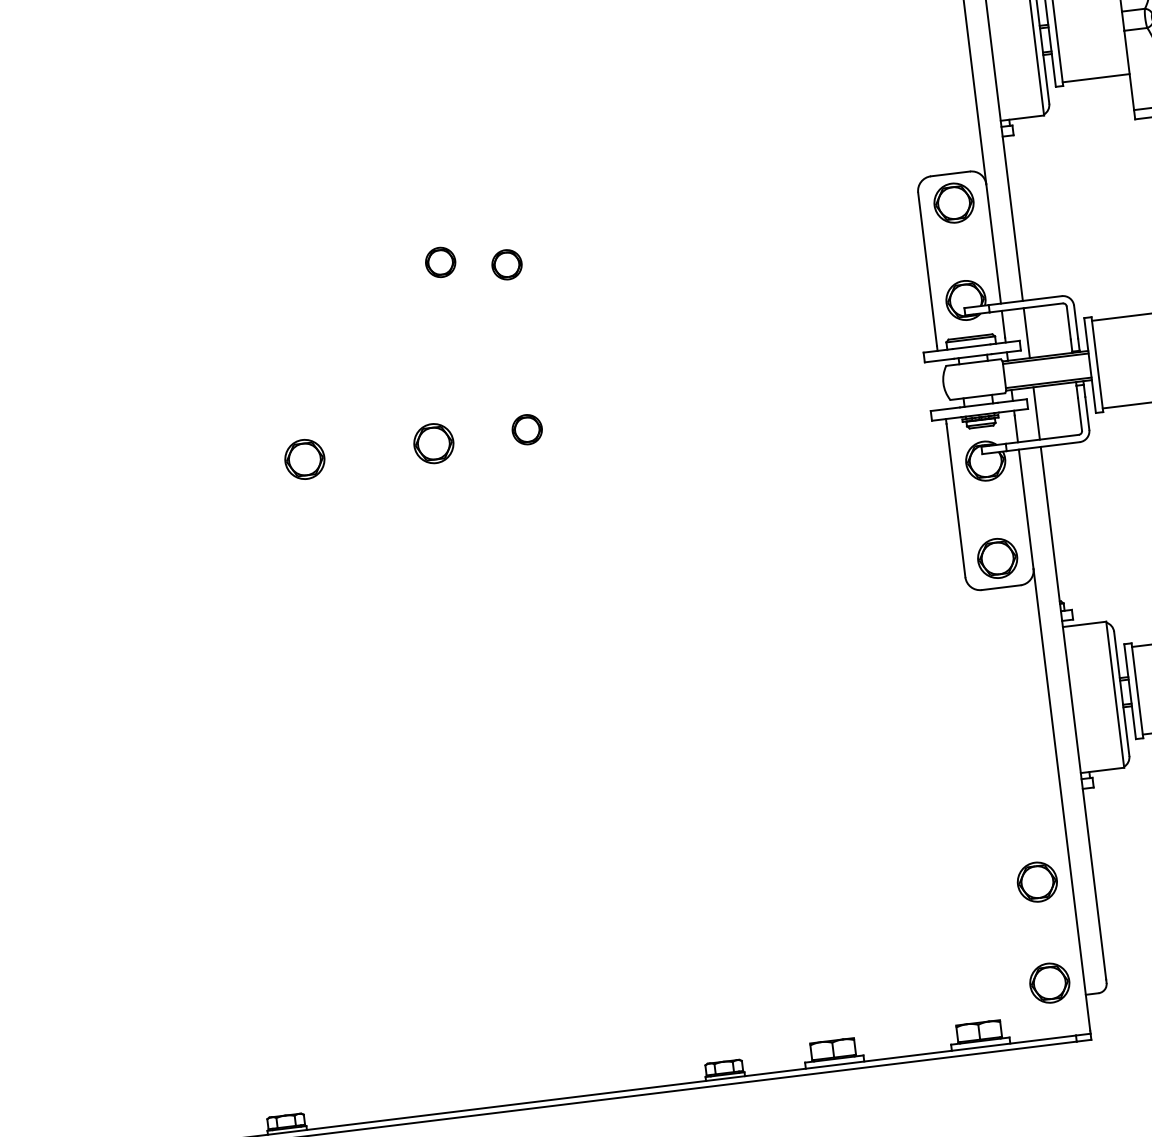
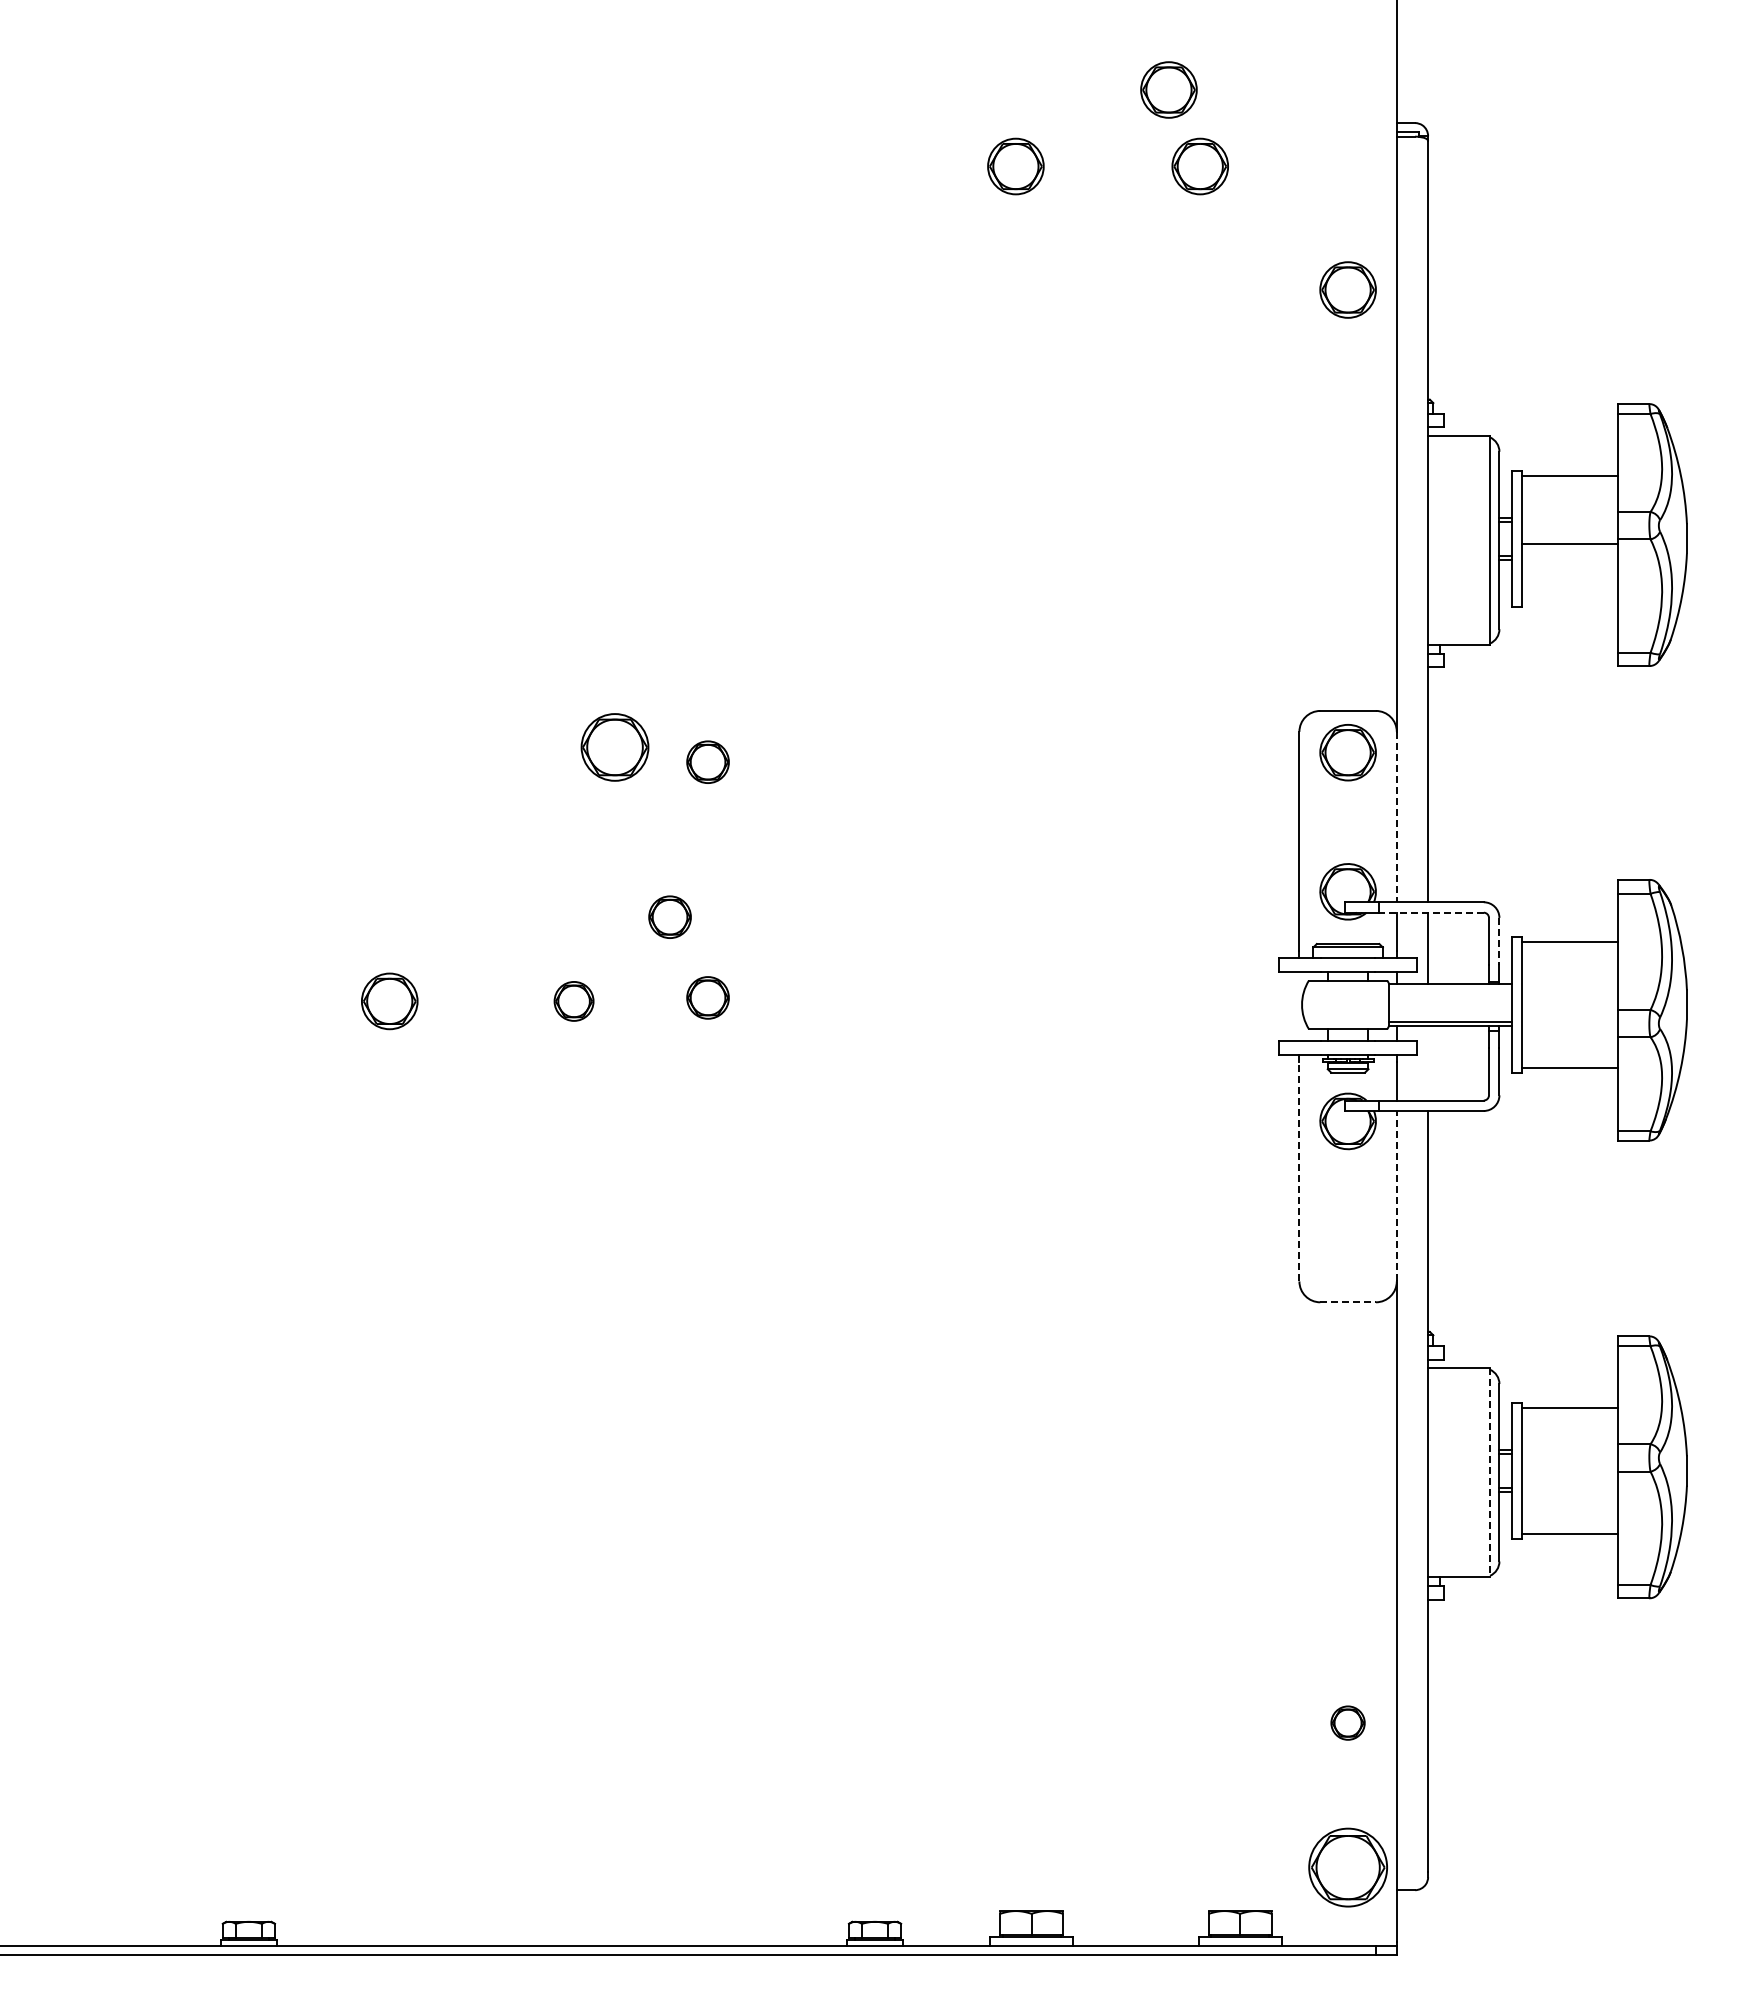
line: (1095, 78) -> (1569, 544), moved
line: (993, 244) -> (1396, 817), solid -> dashed
part: (440, 262) -> (614, 747), size x1.6
line: (1026, 307) -> (1431, 912), solid -> dashed
line: (1076, 322) -> (1499, 941), solid -> dashed
line: (1045, 358) -> (1450, 987), removed
part: (493, 376) -> (669, 916), added
line: (1036, 412) -> (1428, 1062), removed
part: (433, 443) -> (573, 1001), size x0.7
line: (956, 500) -> (1299, 1171), solid -> dashed
line: (1025, 508) -> (1396, 1195), solid -> dashed
part: (997, 558) -> (1347, 1260), removed
line: (1001, 587) -> (1348, 1302), solid -> dashed
line: (1115, 695) -> (1490, 1473), solid -> dashed
part: (1036, 881) -> (1347, 1722), size x0.6
part: (1049, 983) -> (1347, 1867), size x1.4

